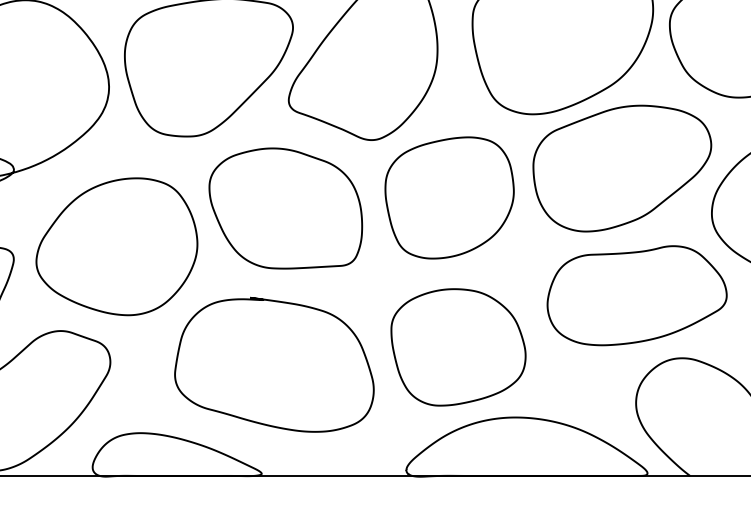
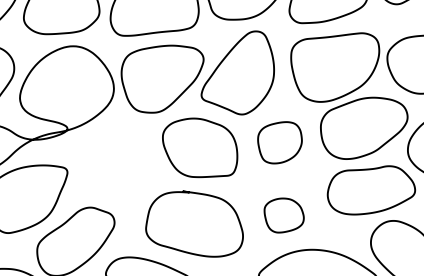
part: (448, 197) -> (279, 142), size x0.7
part: (116, 246) -> (117, 166), removed
part: (456, 347) -> (283, 215), size x0.6

